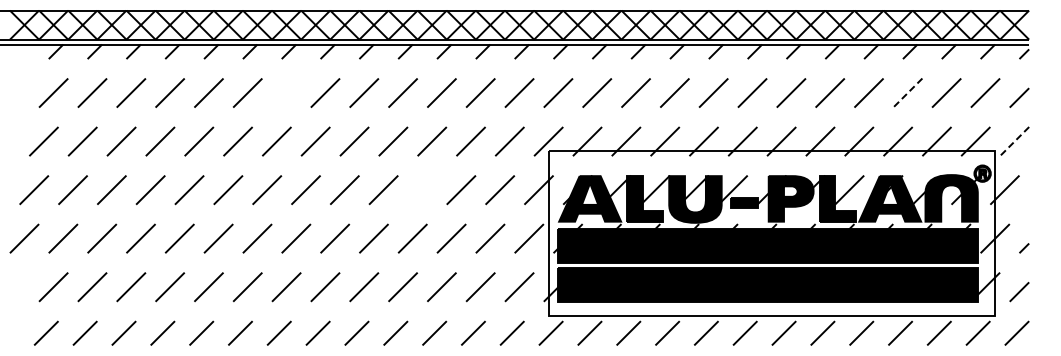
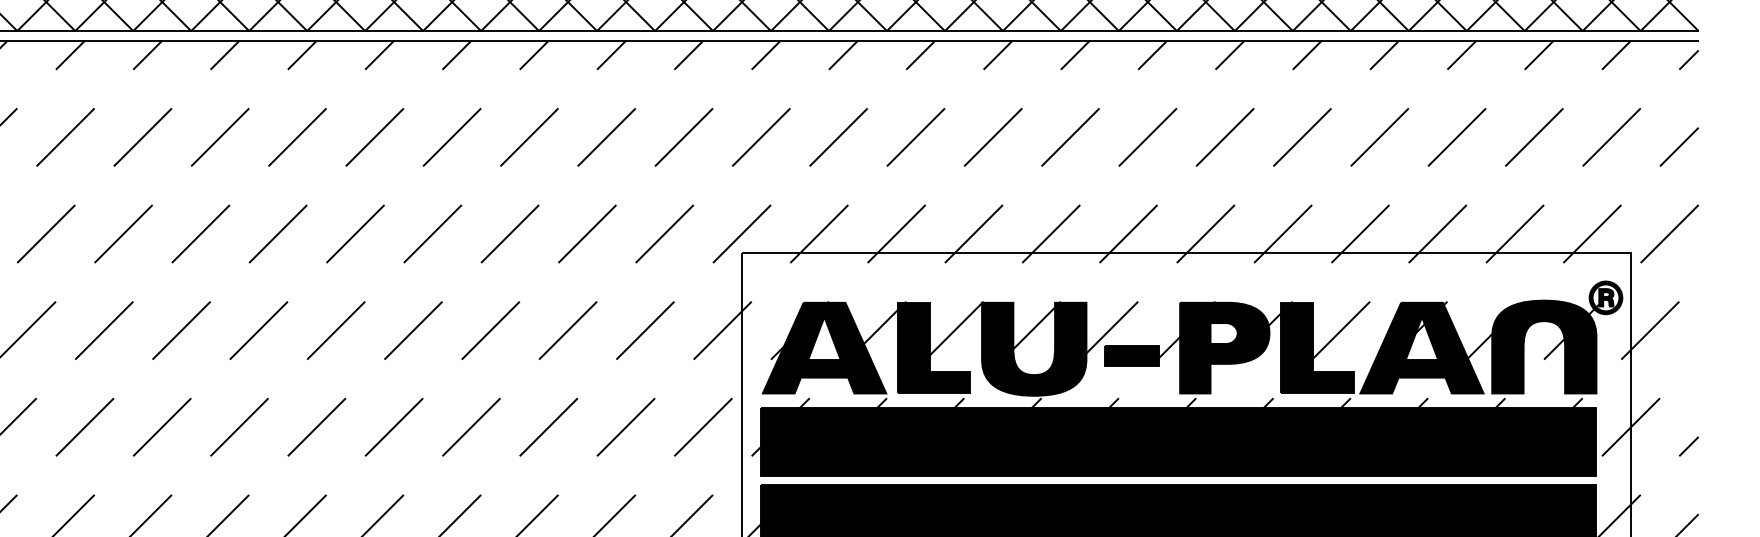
line: (286, 92) -> (220, 136), added
line: (907, 93) -> (1456, 138), dashed -> solid
line: (1014, 141) -> (1669, 233), dashed -> solid
line: (422, 190) -> (490, 331), added

